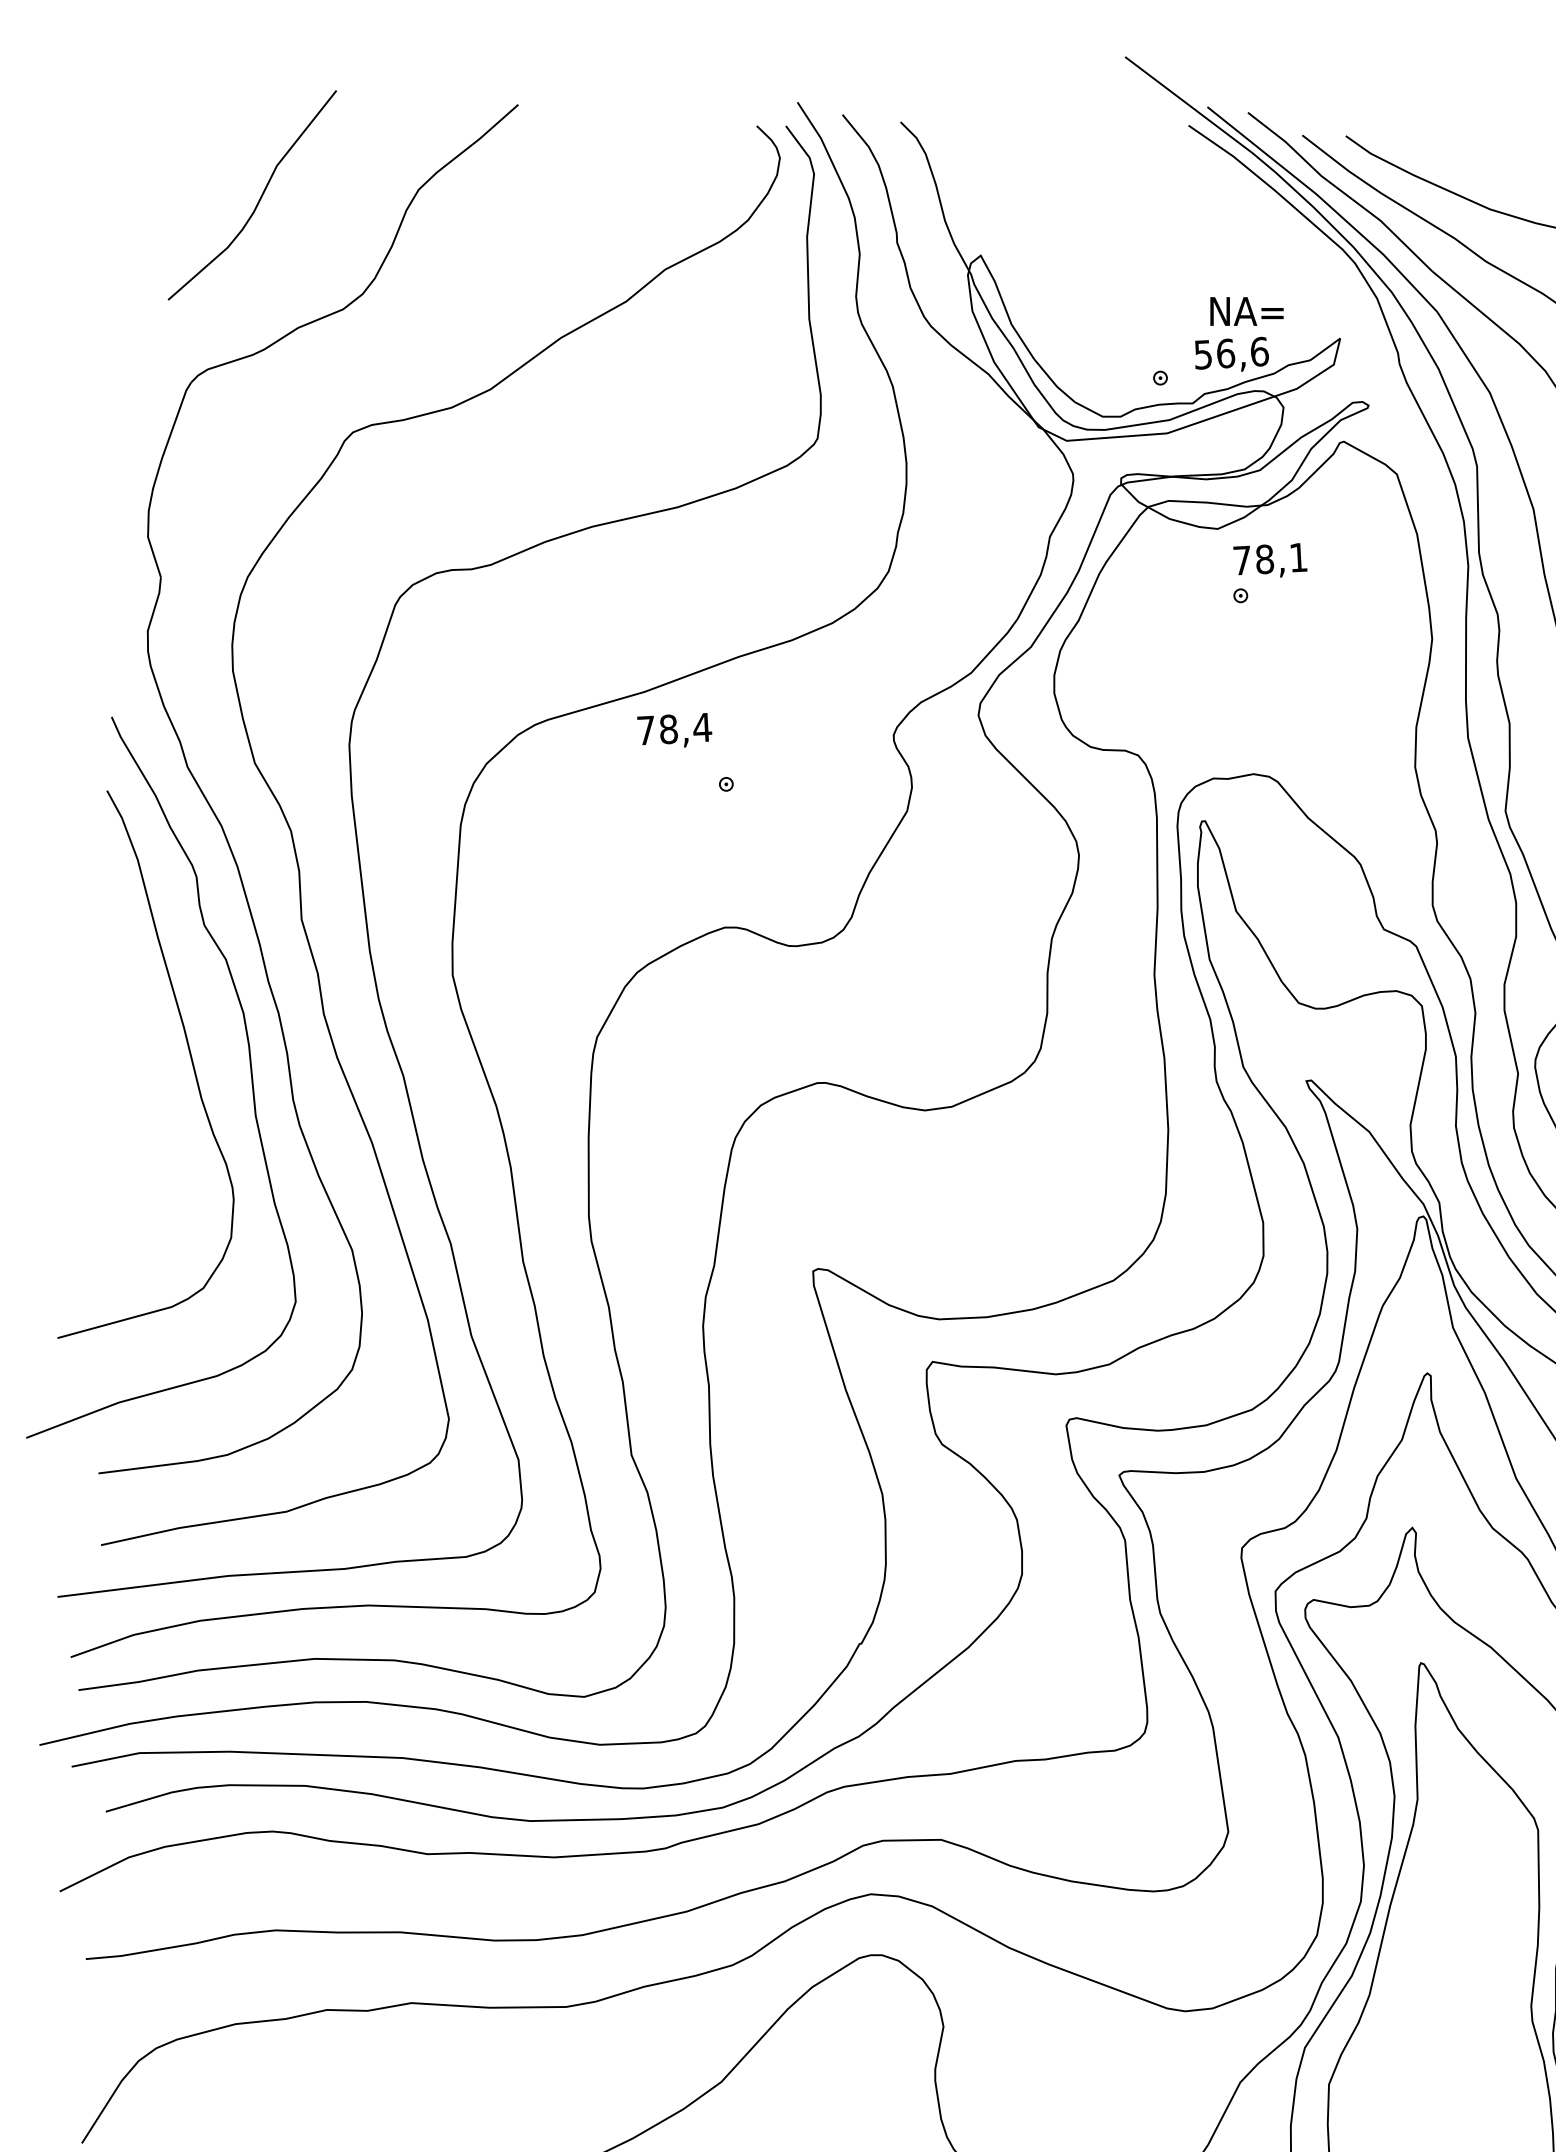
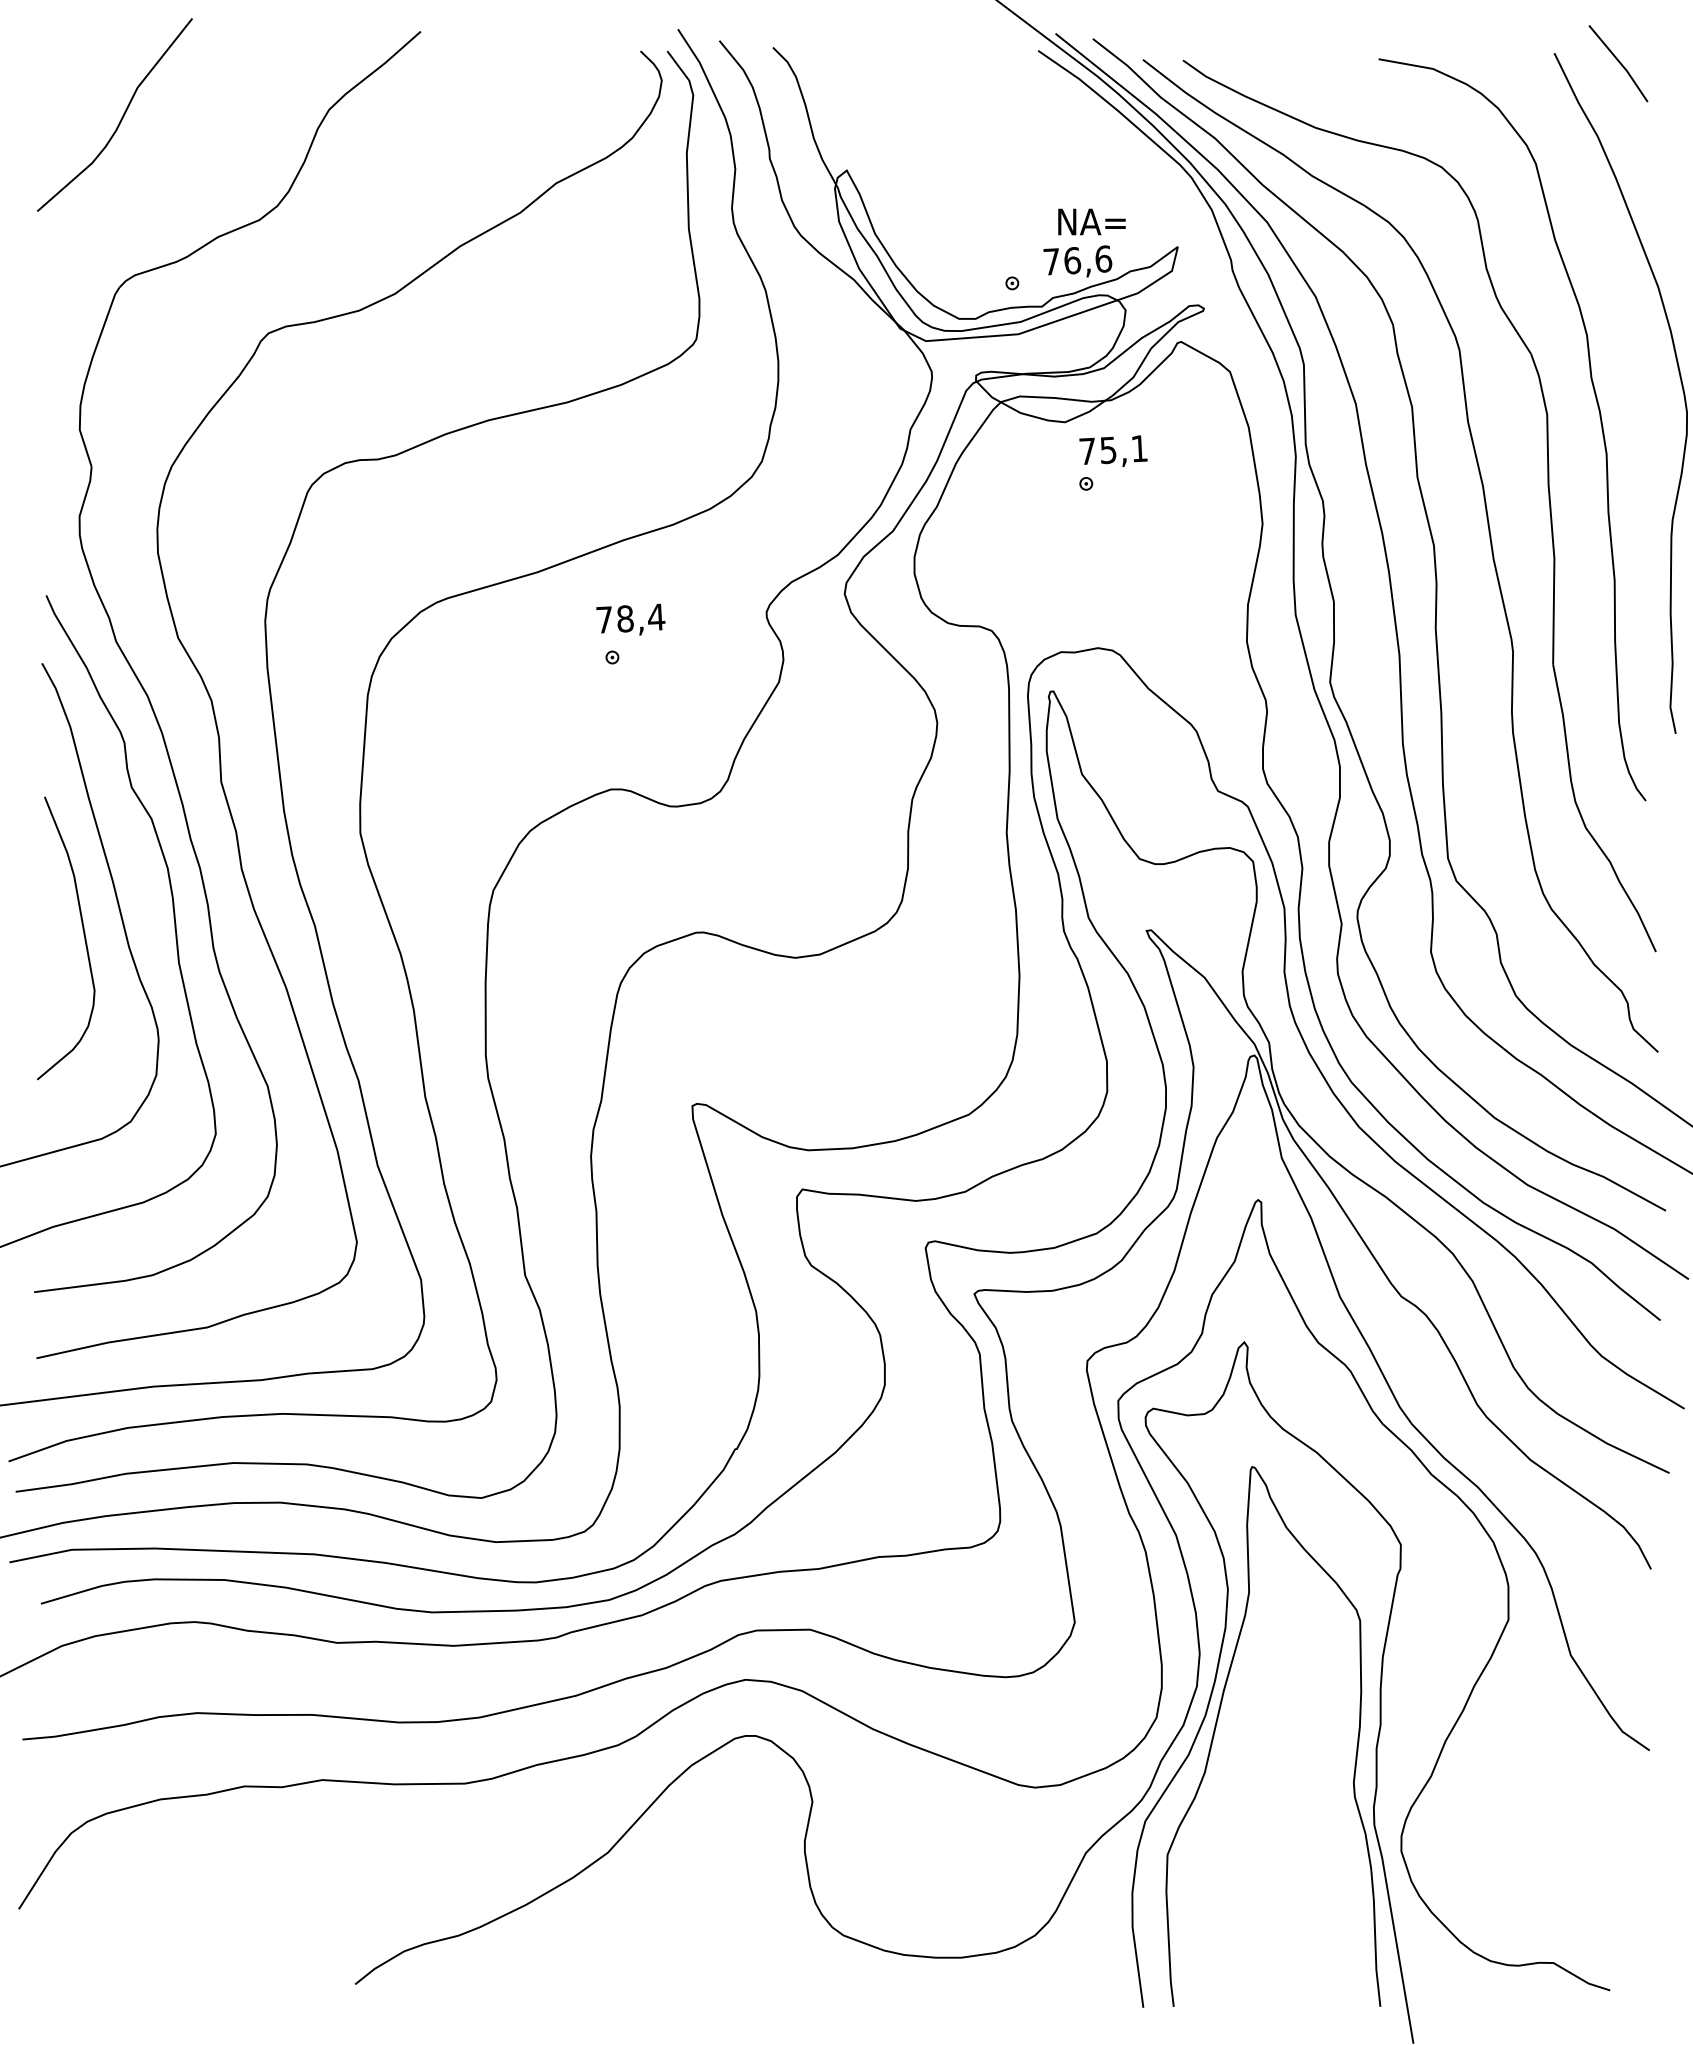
curve: (259, 198) -> (121, 117), moved
text: (1203, 354) -> (1051, 261), 56,6 -> 76,6
text: (1264, 559) -> (1108, 450), 78,1 -> 75,1
text: (674, 730) -> (630, 619), moved
curve: (152, 1086) -> (83, 935), added

